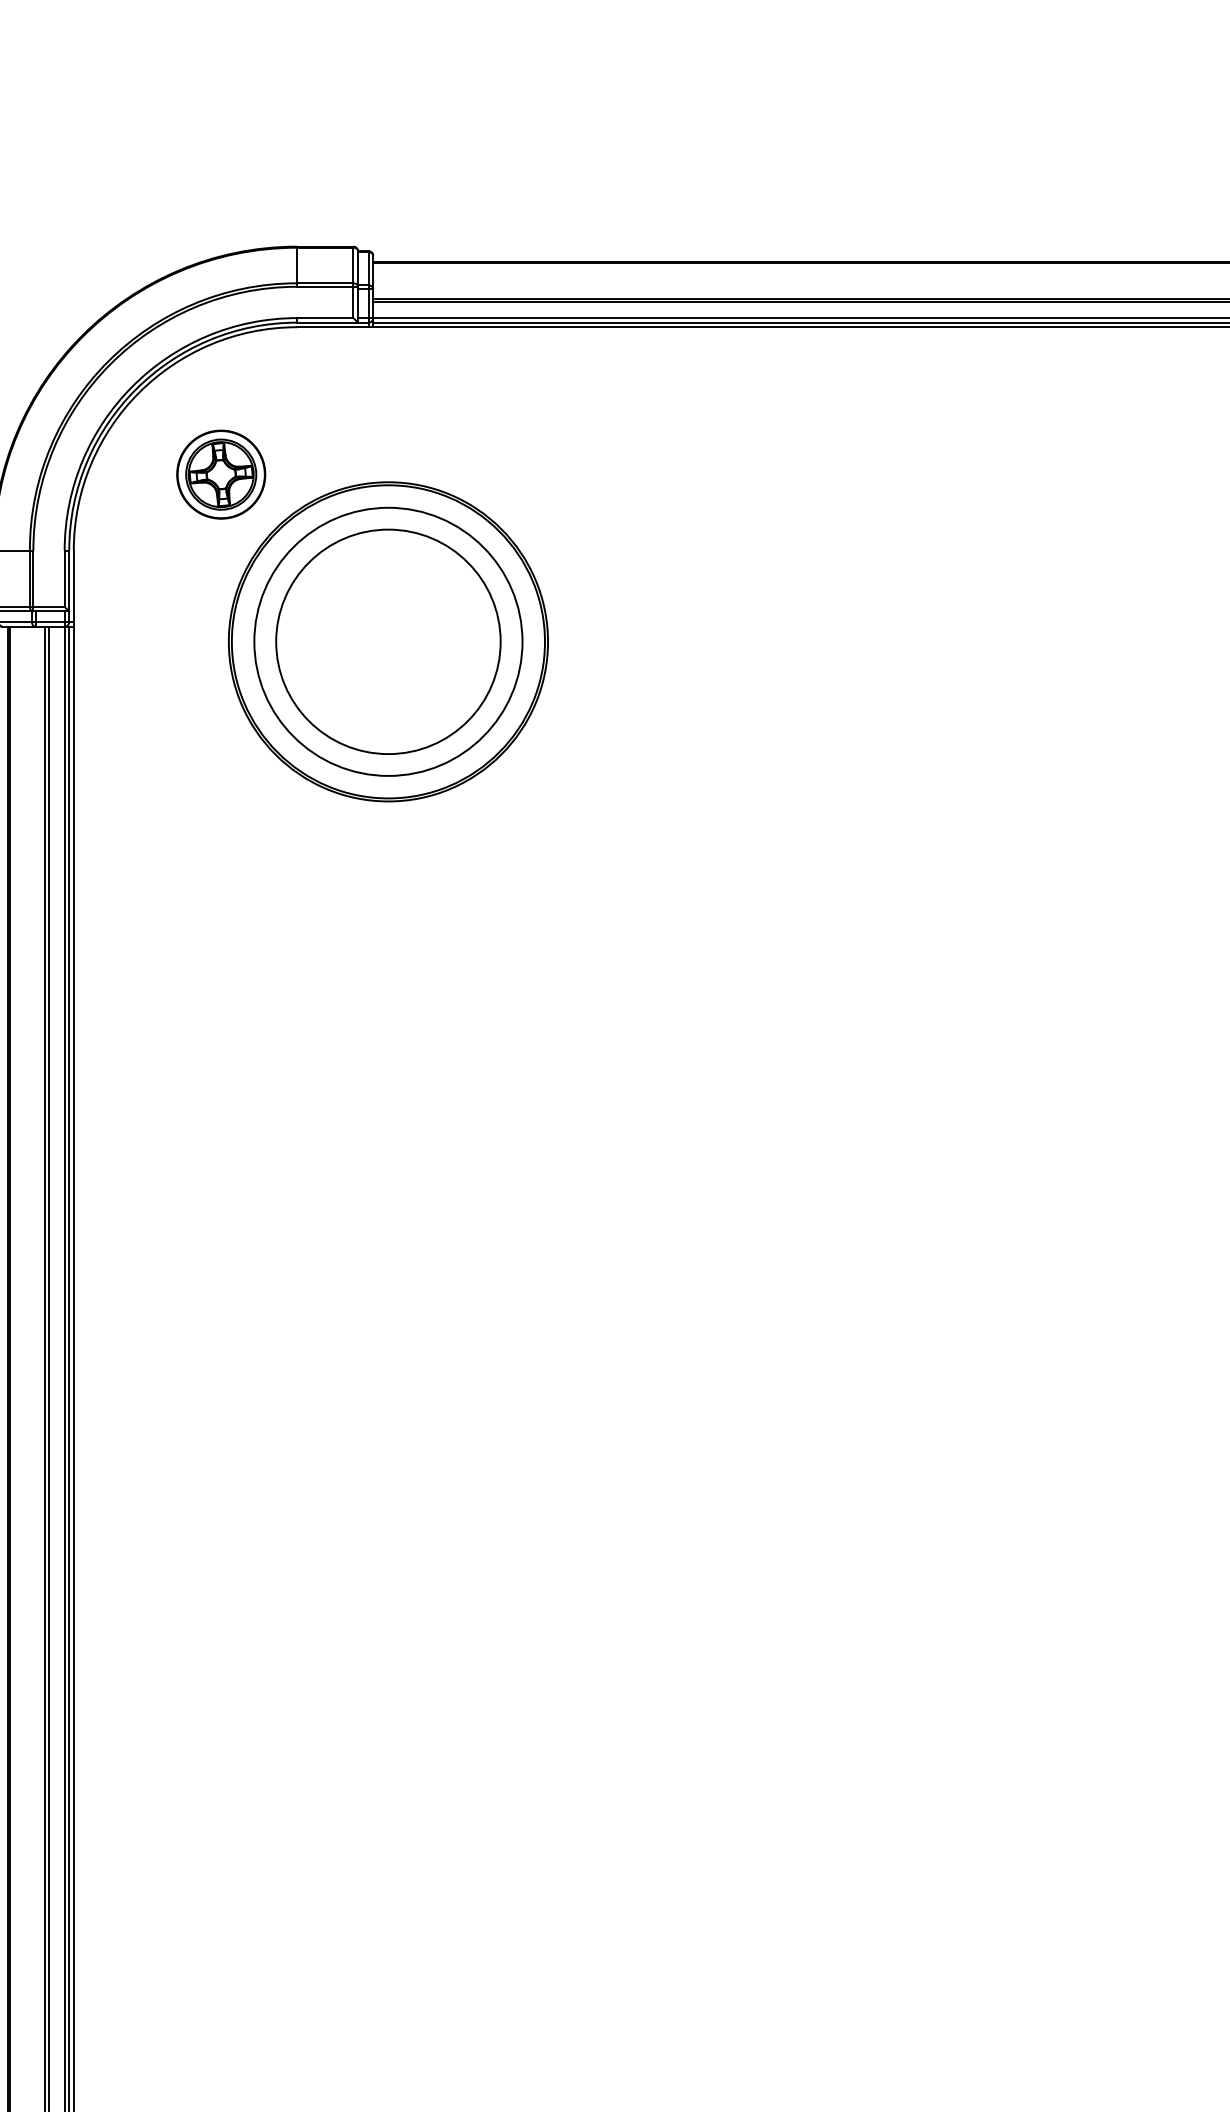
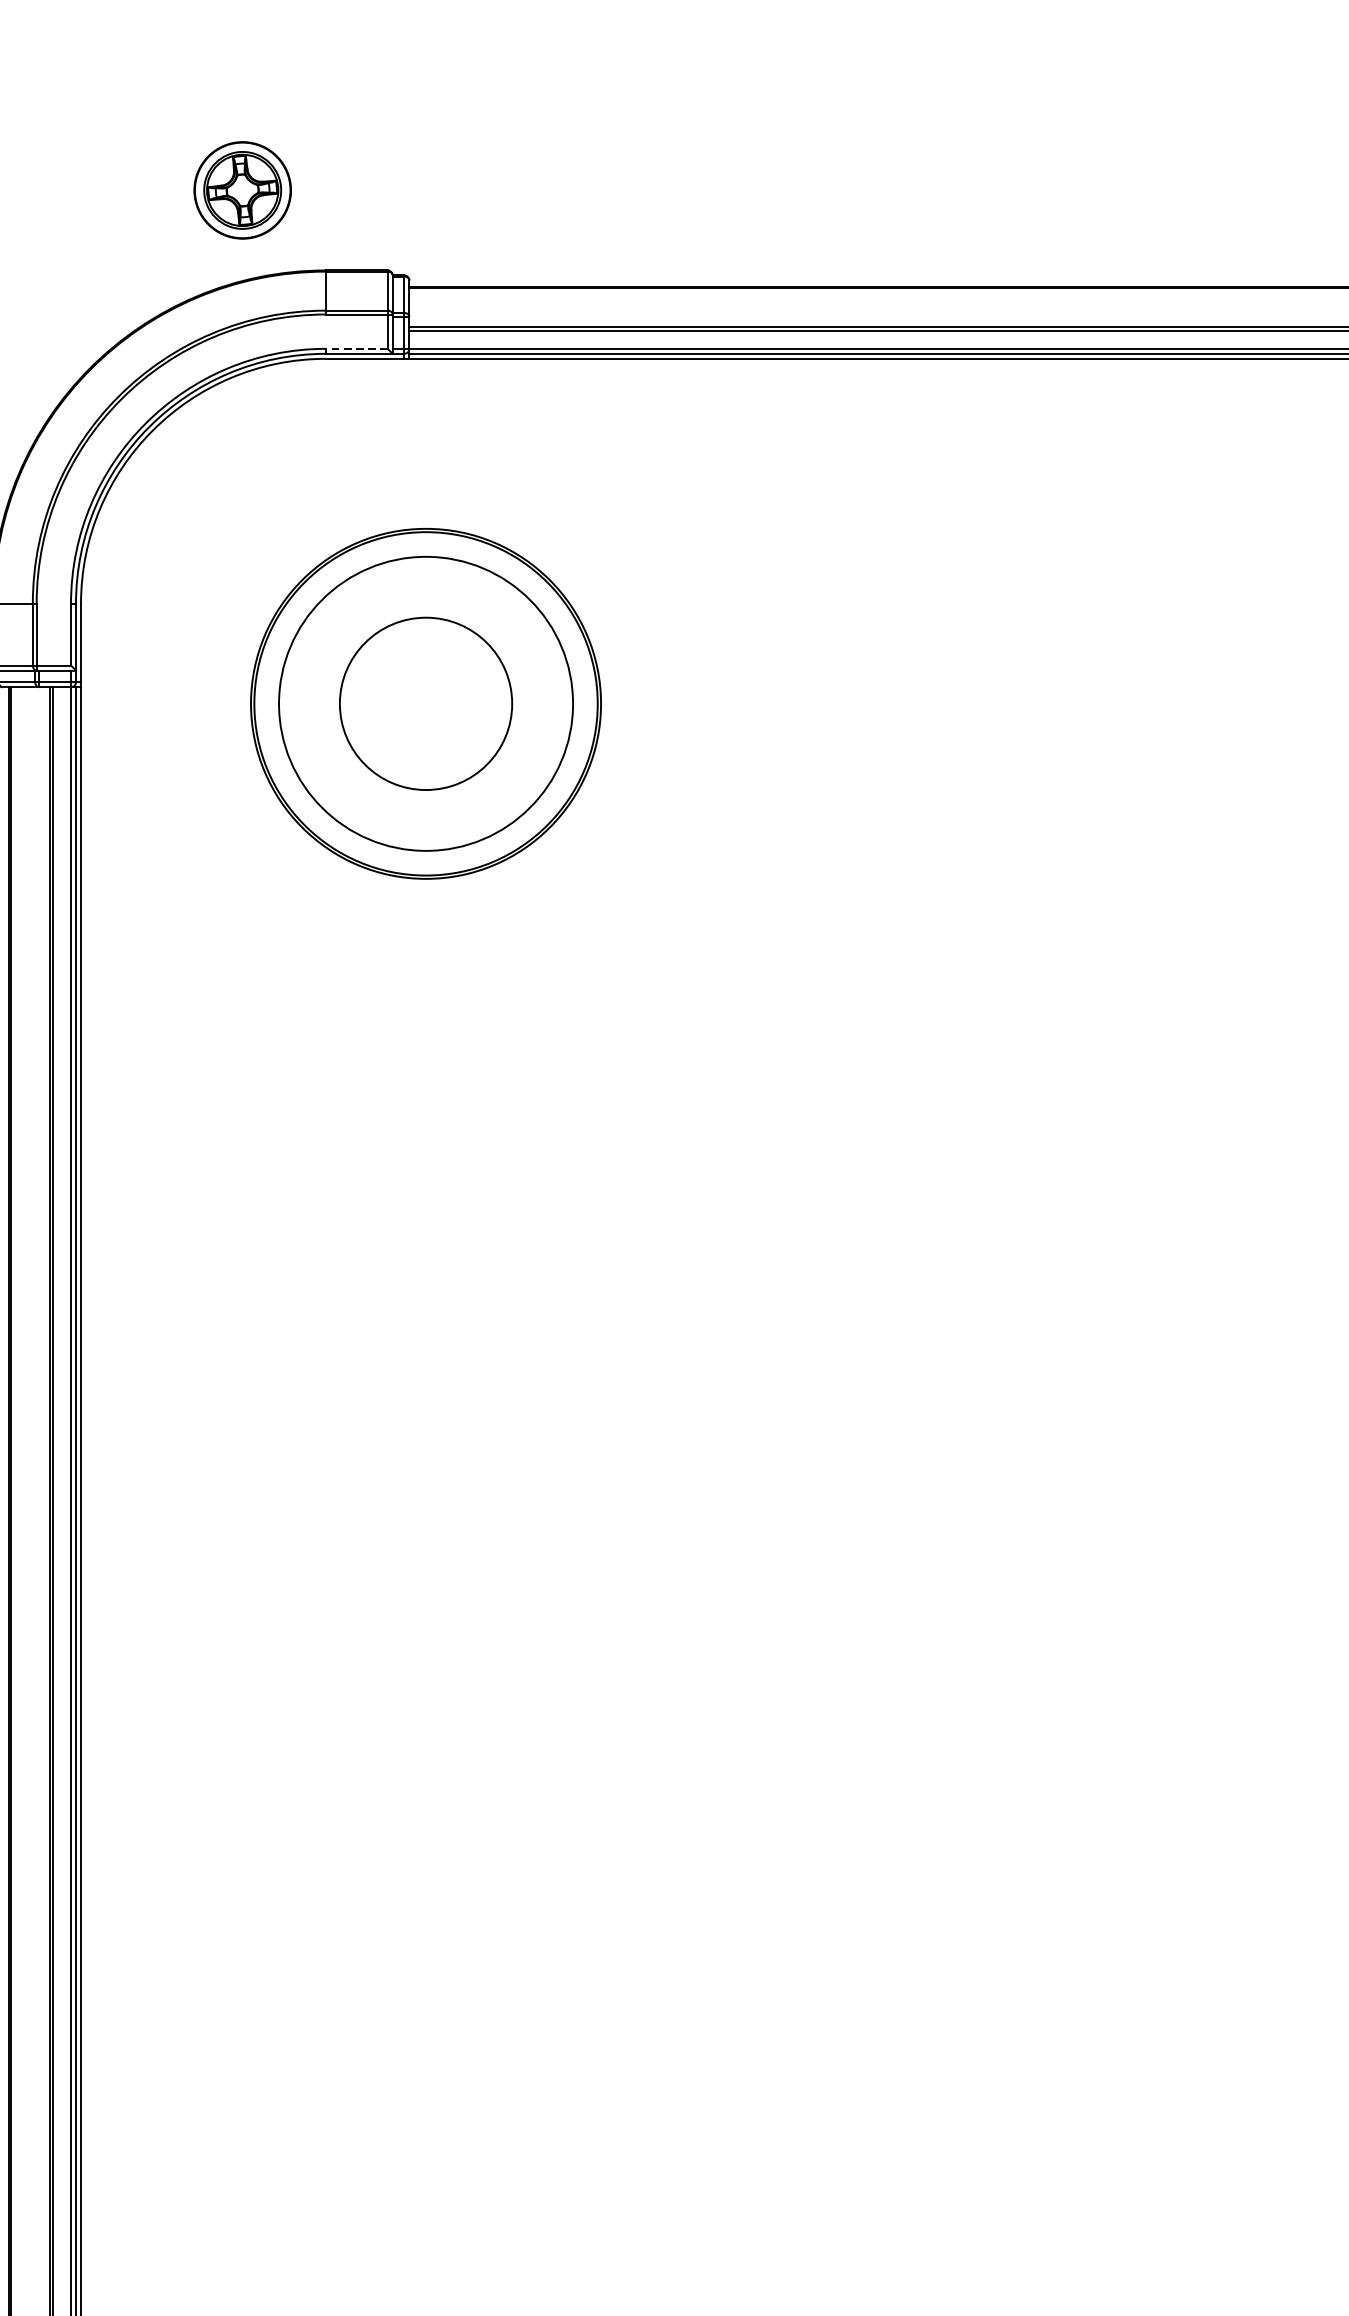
line: (324, 318) -> (355, 349), solid -> dashed
part: (221, 474) -> (242, 190), moved
circle: (388, 641) -> (426, 703), size x0.7

